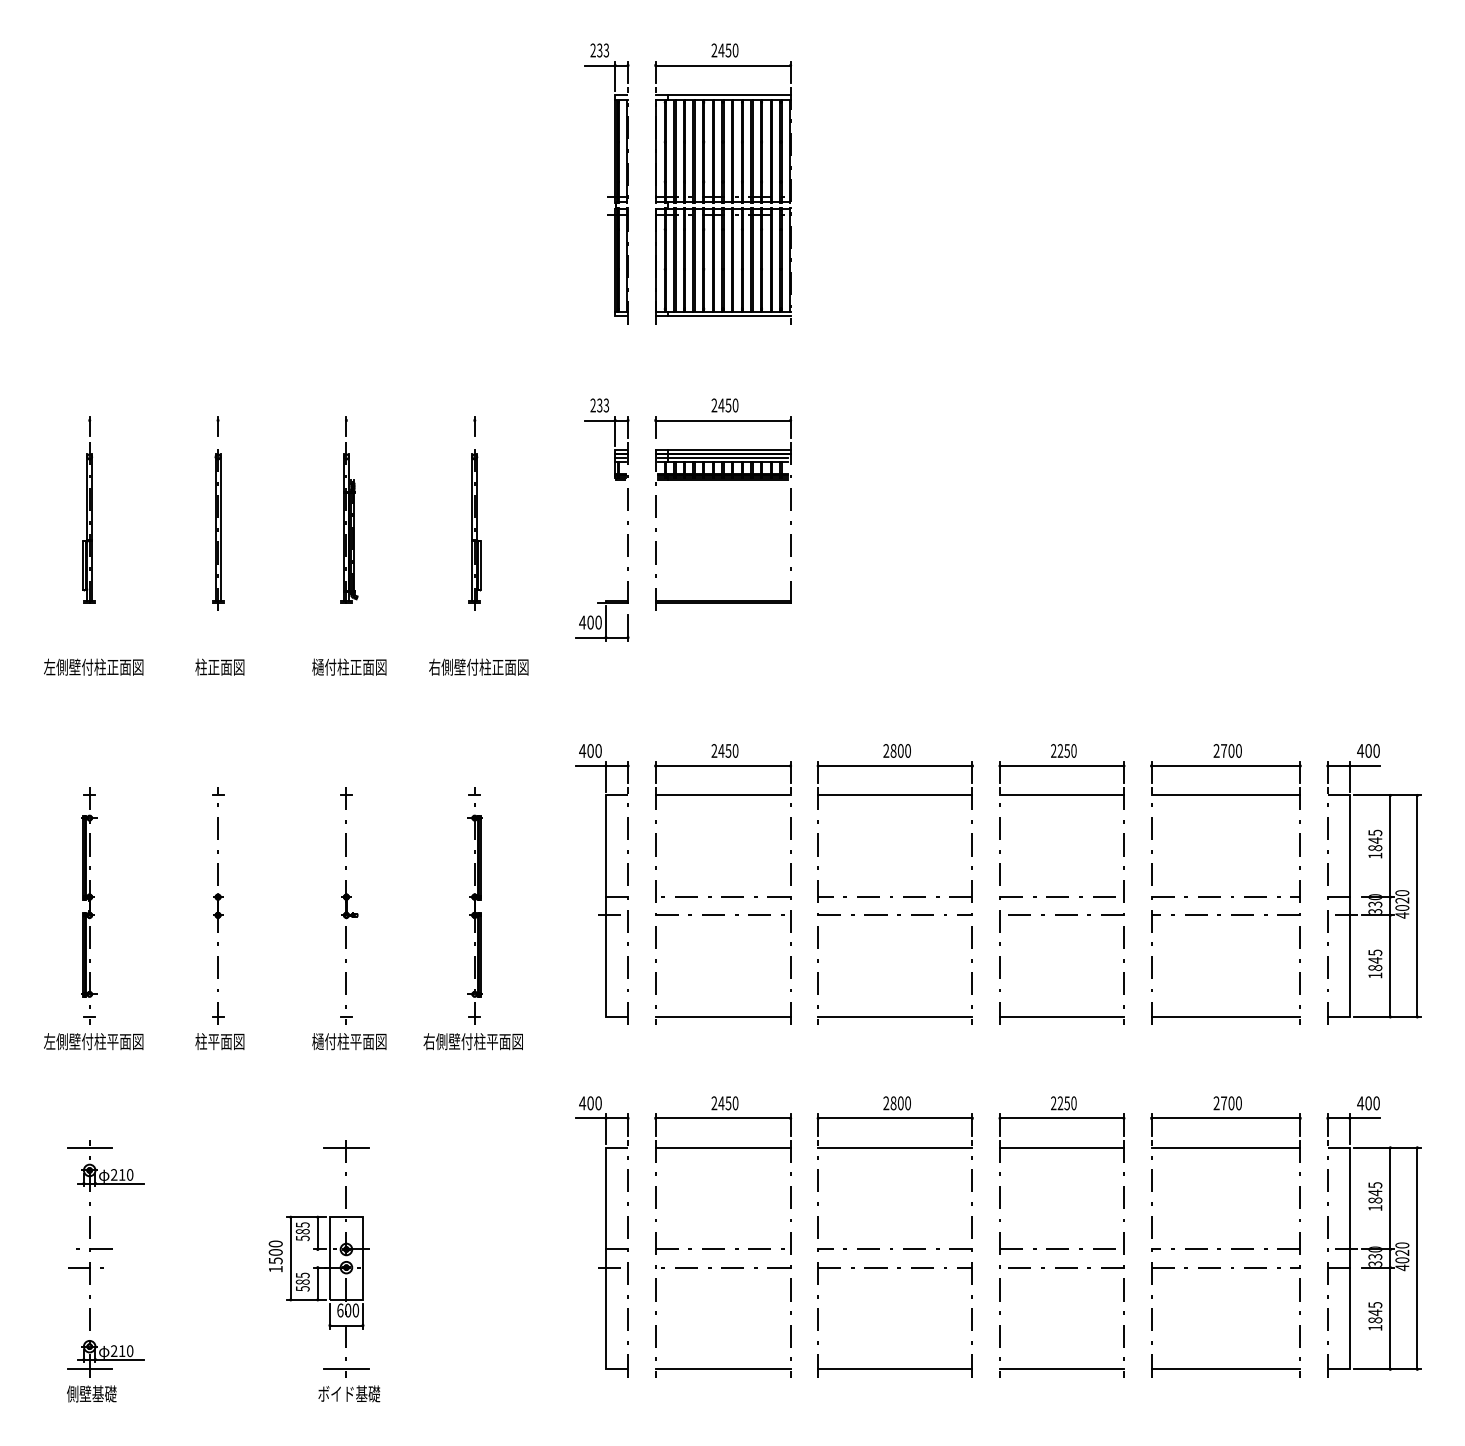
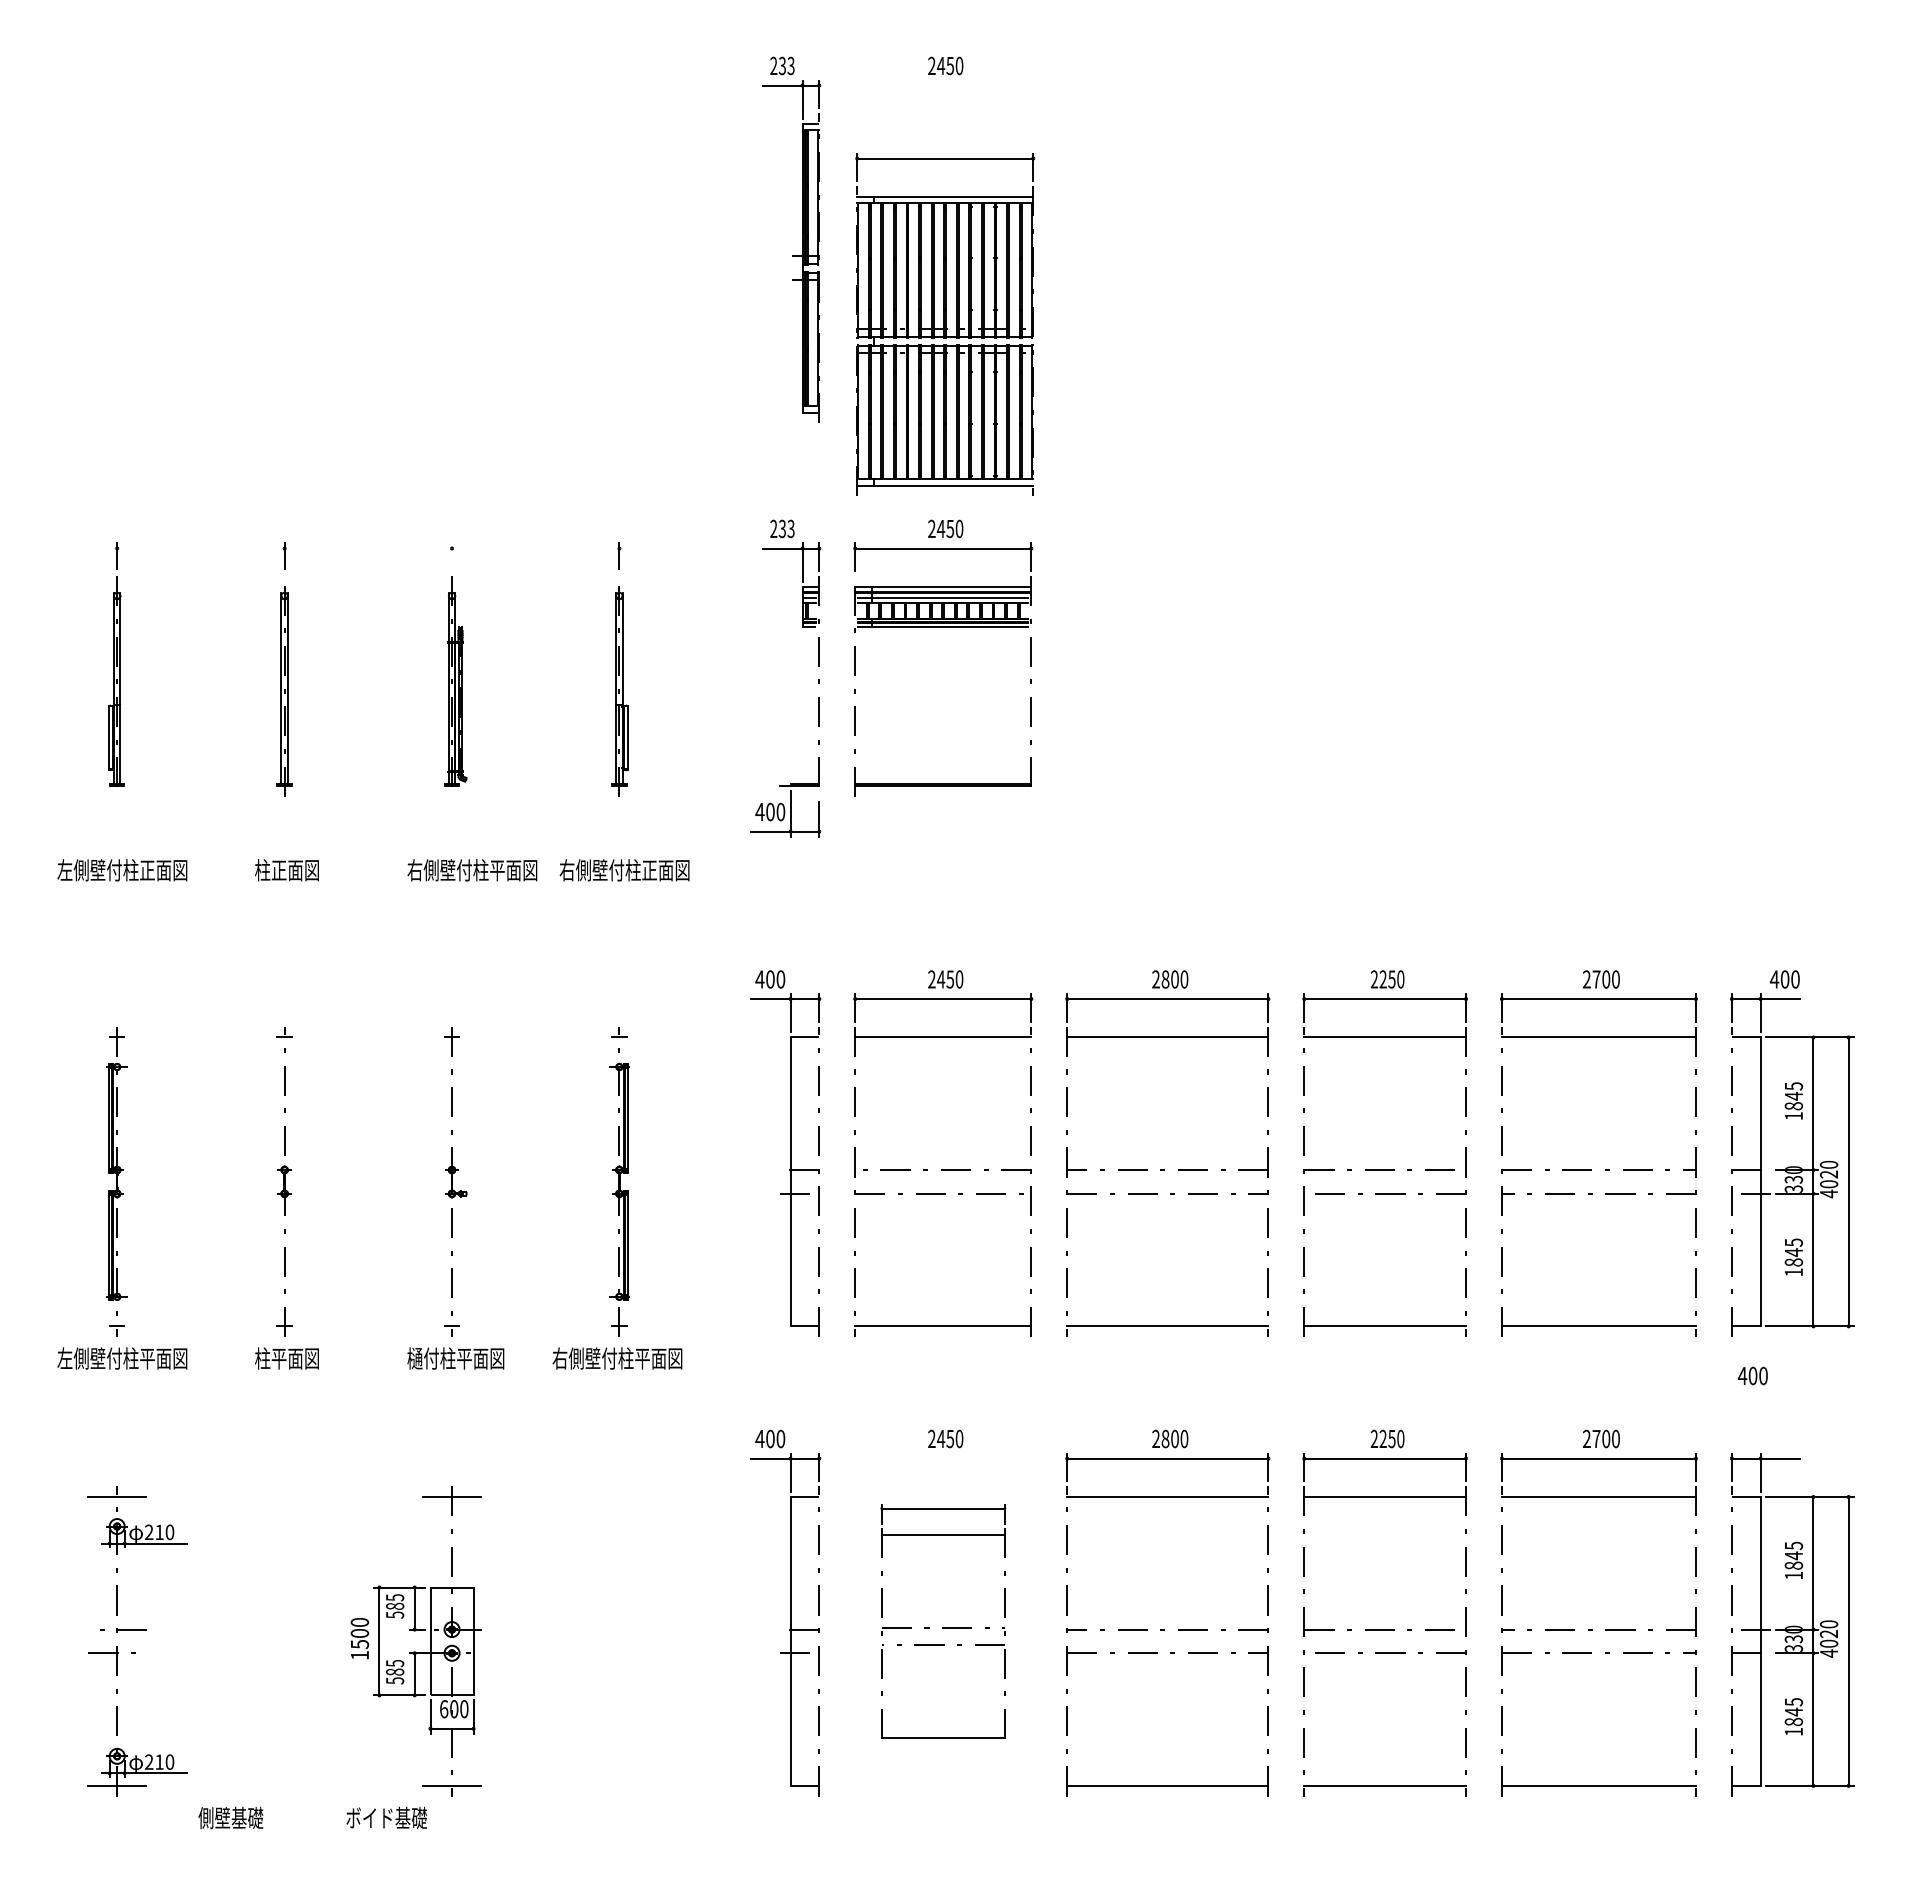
part: (723, 192) -> (945, 324), moved
line: (346, 425) -> (452, 555), removed
text: (362, 667) -> (472, 870), 樋付柱正面図 -> 右側壁付柱平面図
text: (1368, 1102) -> (1752, 1375), moved
part: (723, 1245) -> (943, 1624), size x0.7
text: (91, 1393) -> (230, 1817), moved
text: (349, 1393) -> (386, 1817), moved

